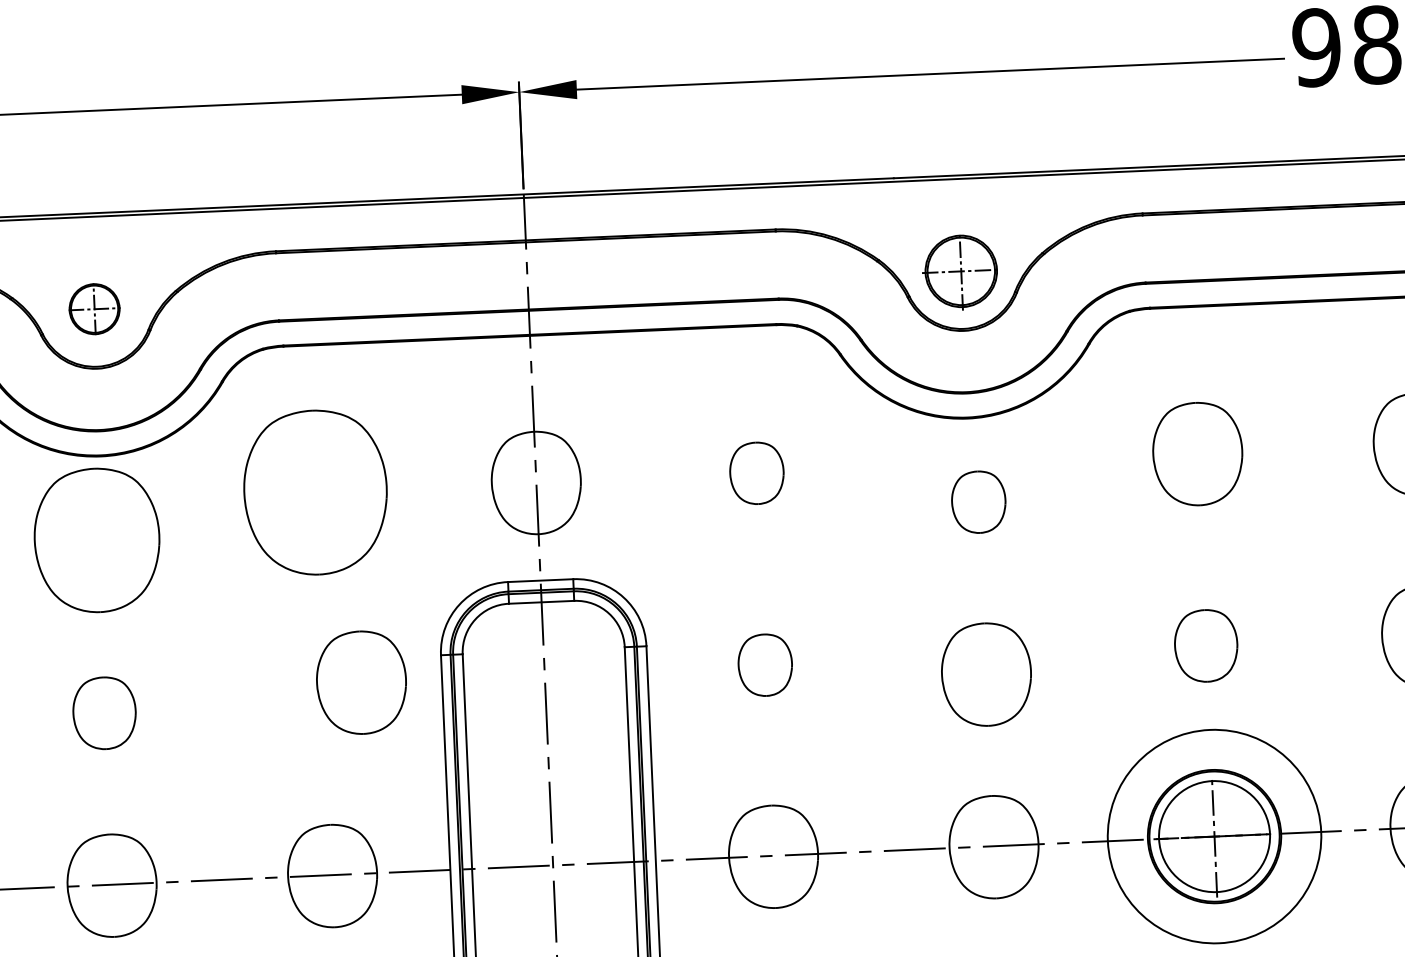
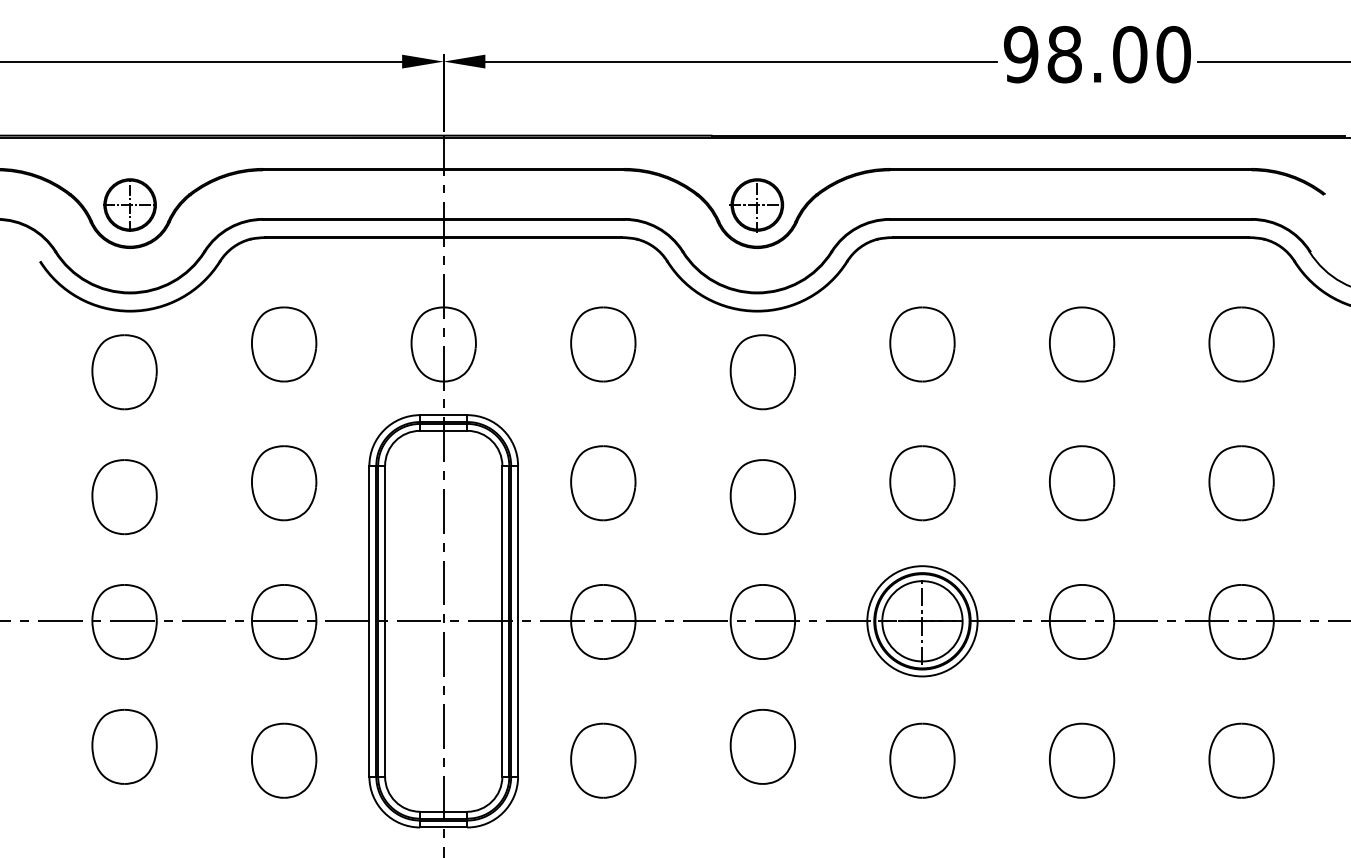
part: (93, 308) -> (129, 204), size x1.43
part: (757, 473) -> (603, 344), size x1.67
part: (316, 492) -> (284, 344), size x0.62
part: (978, 502) -> (762, 372), size x1.67
part: (96, 540) -> (124, 372), size x0.71
part: (1206, 646) -> (922, 483), size x1.43
part: (765, 665) -> (603, 483), size x1.67
part: (362, 683) -> (284, 483), moved
part: (104, 713) -> (124, 497), size x1.43
circle: (1214, 836) -> (922, 621), size x0.71

